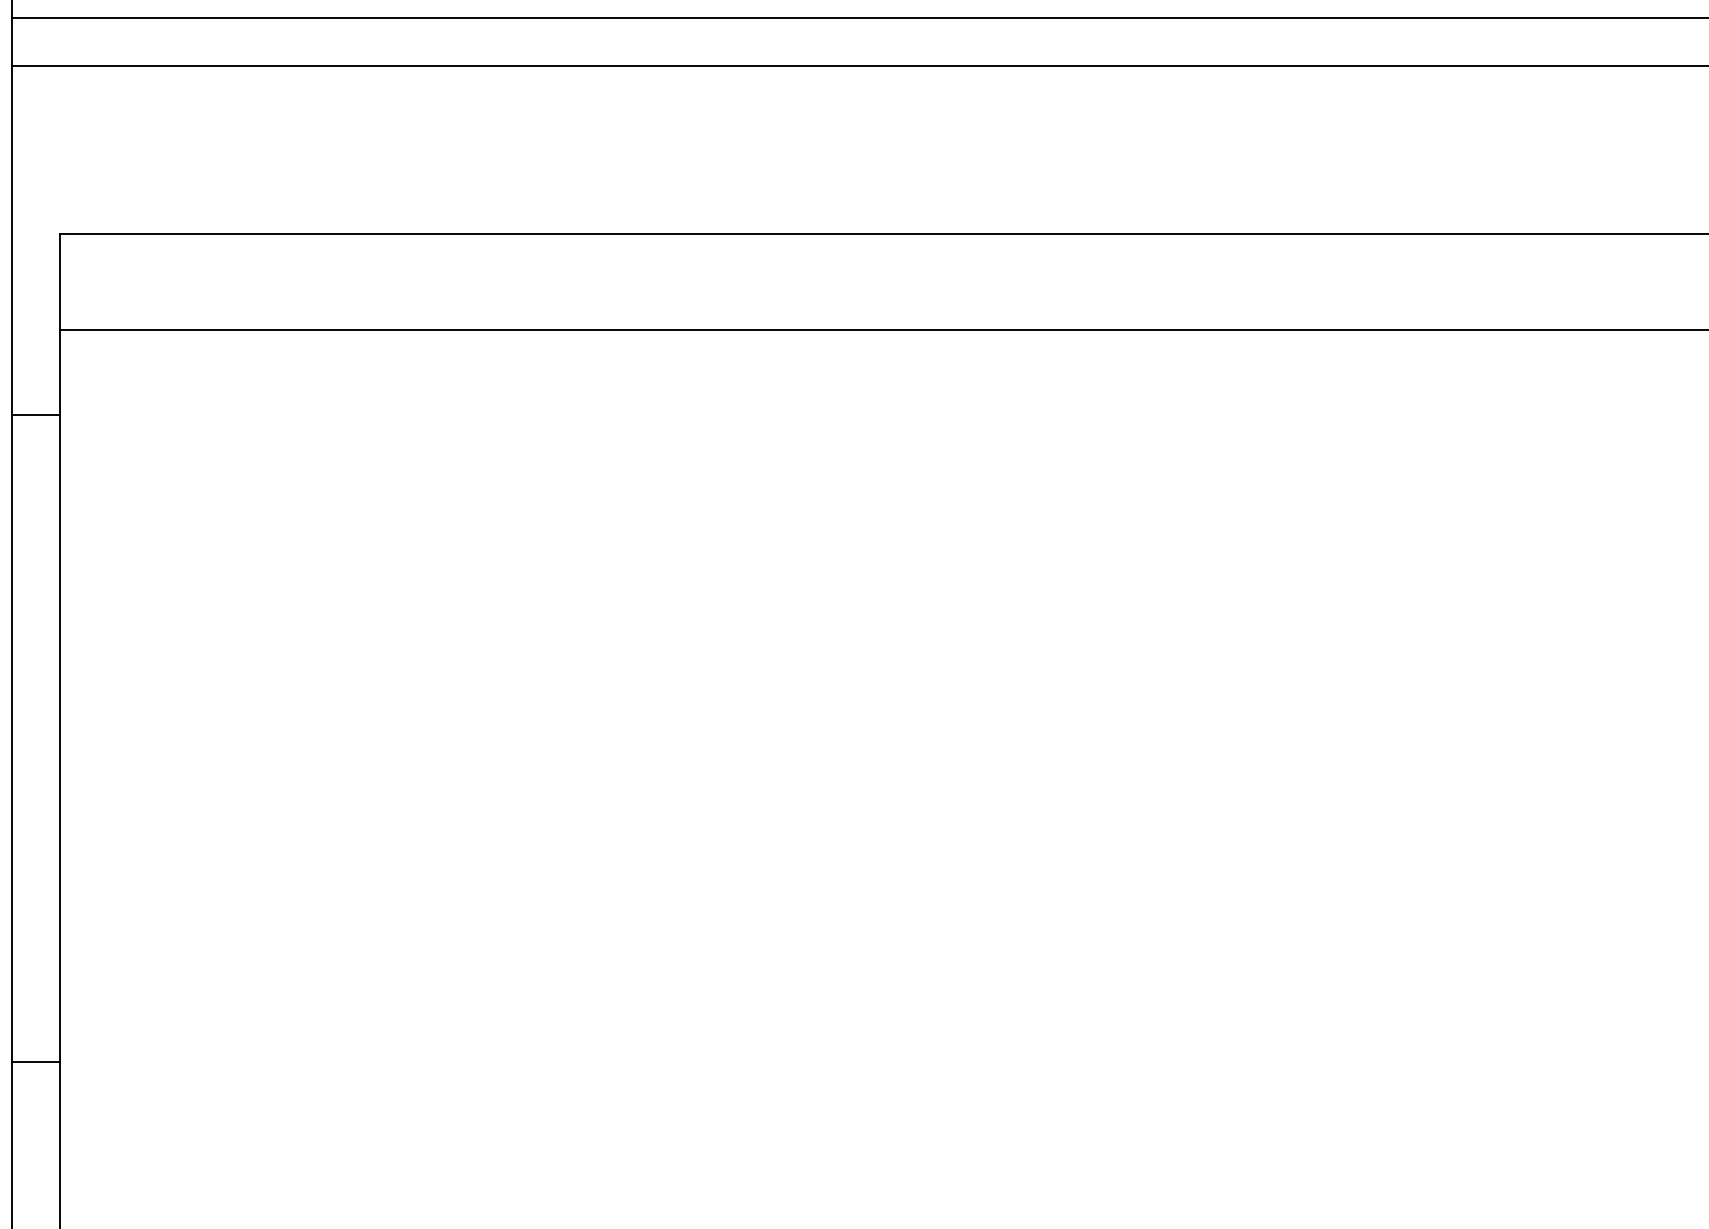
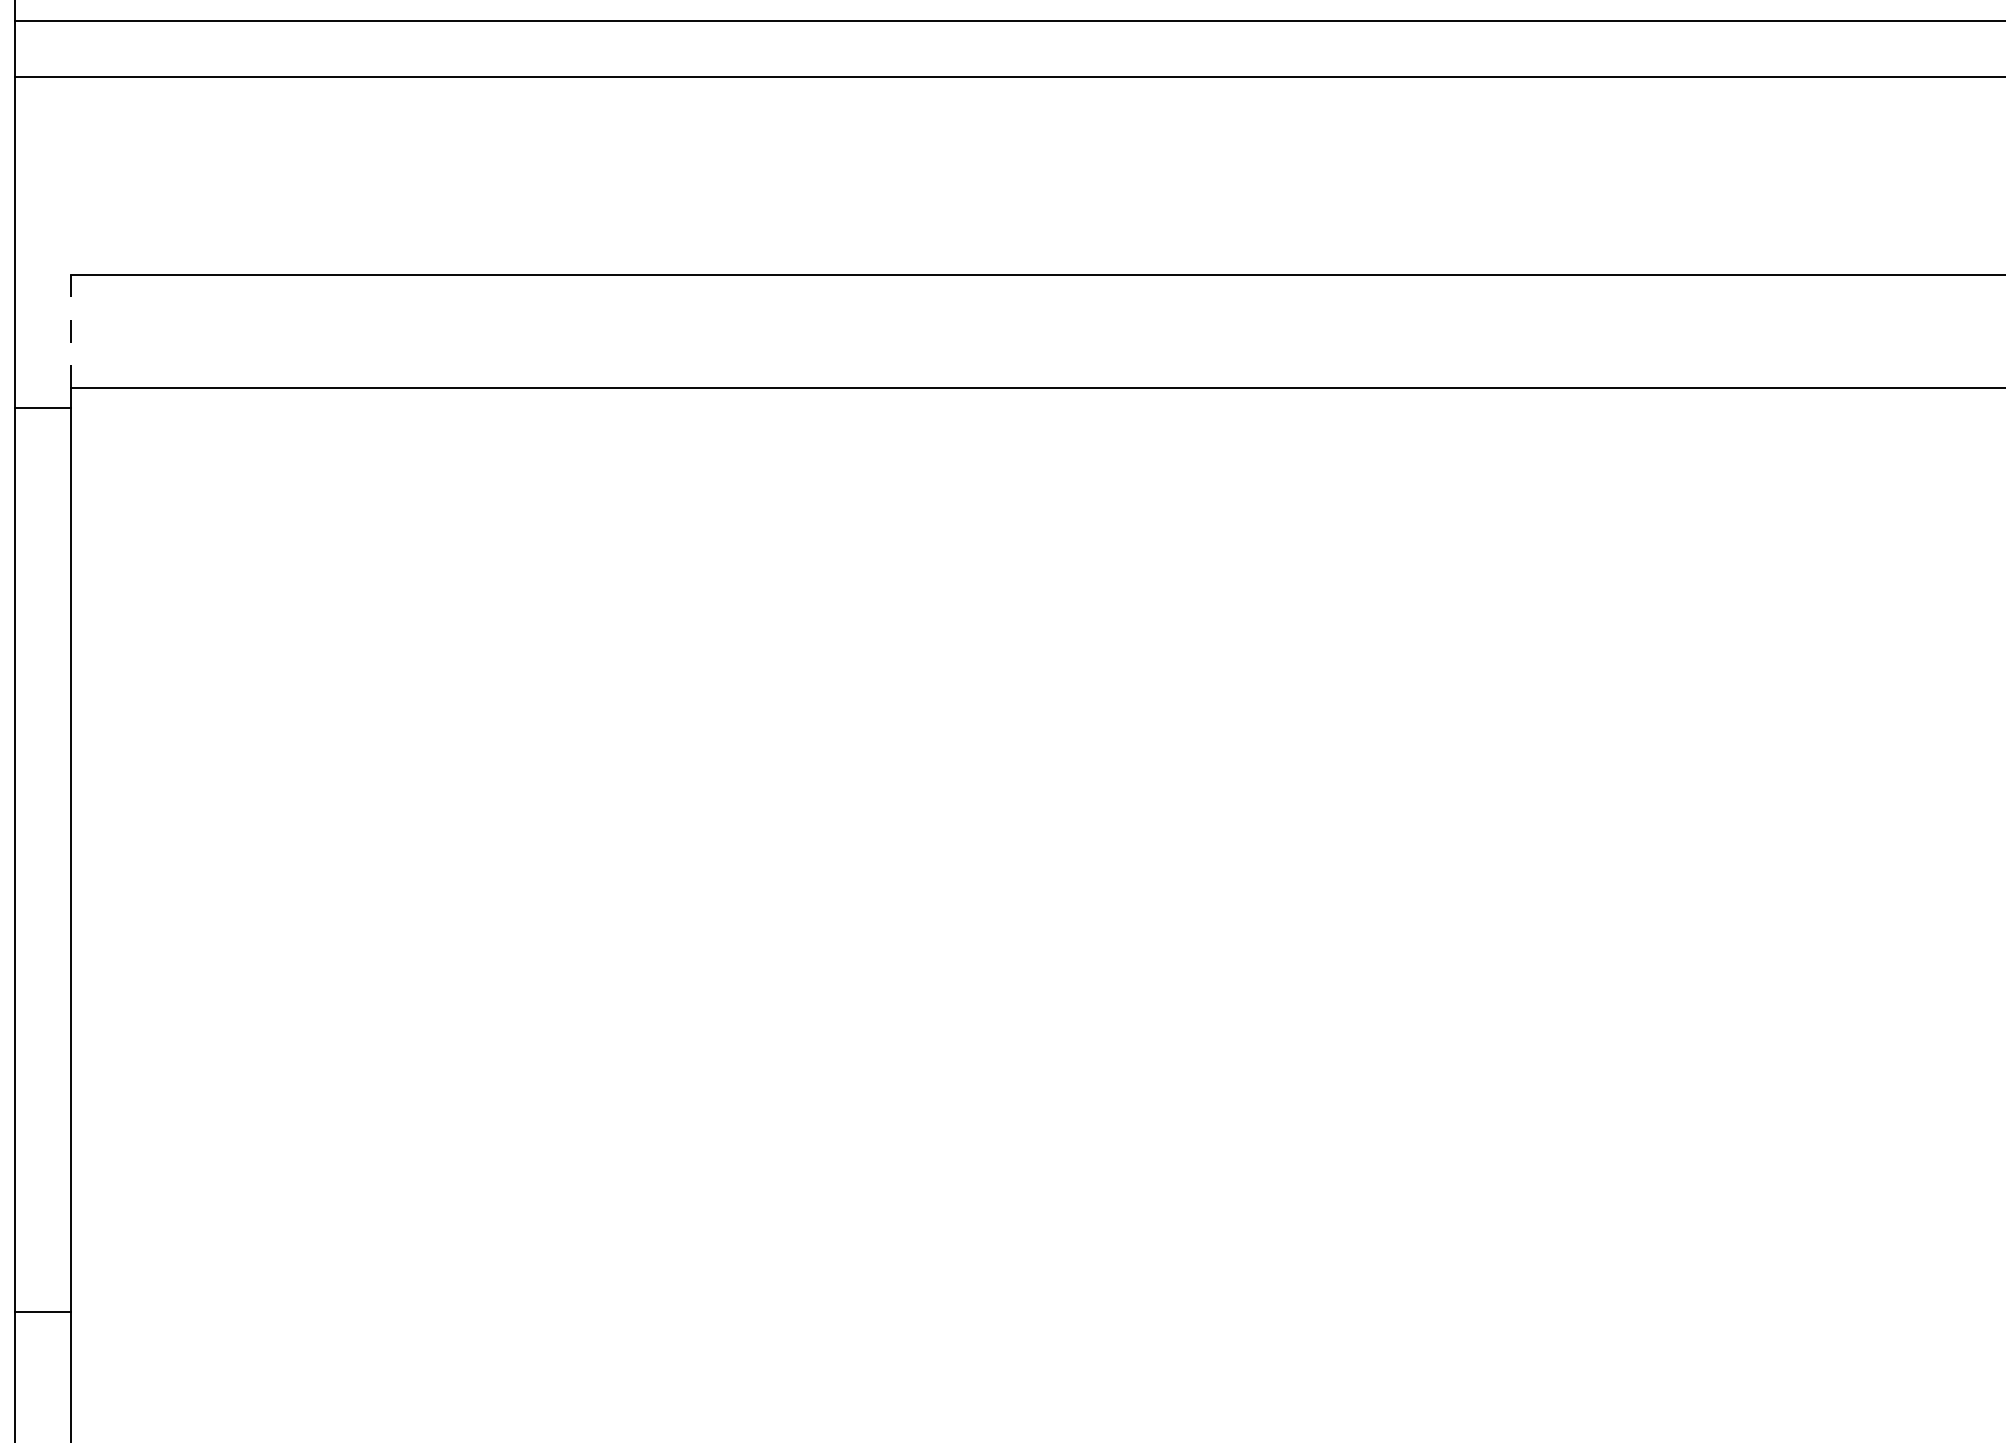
line: (60, 281) -> (71, 330), solid -> dashed
line: (36, 415) -> (42, 407), moved
line: (36, 1061) -> (42, 1311), moved

